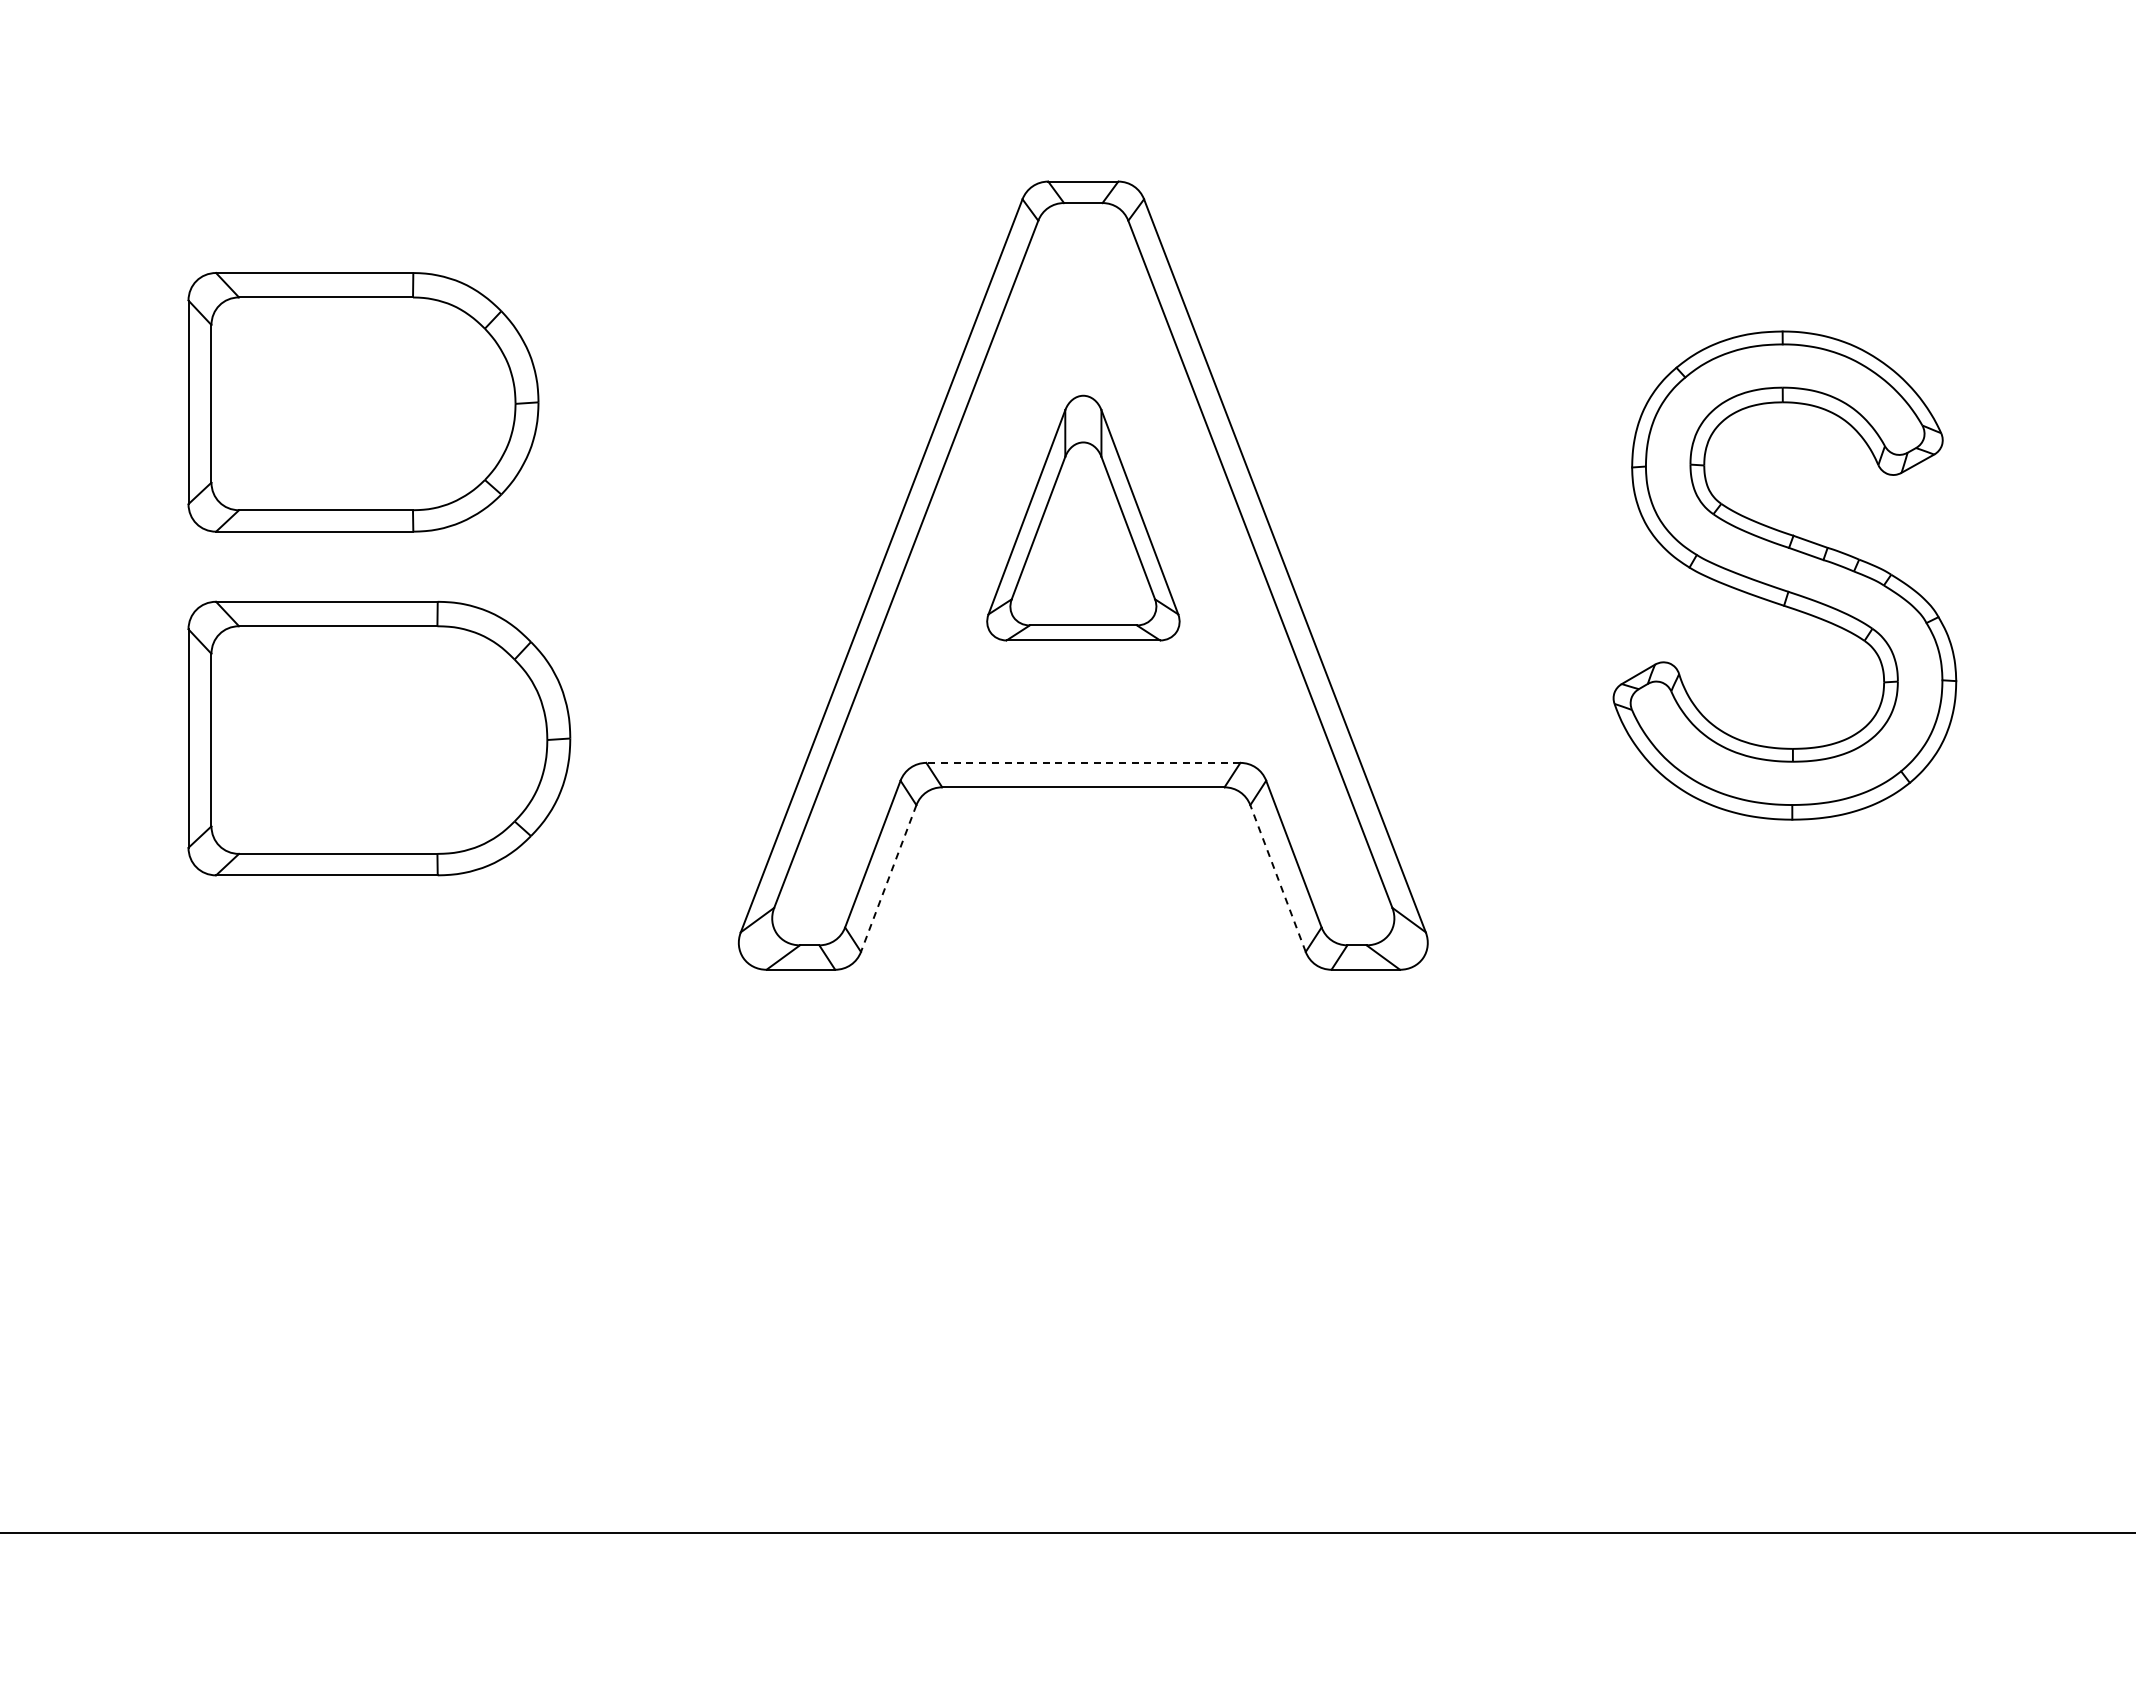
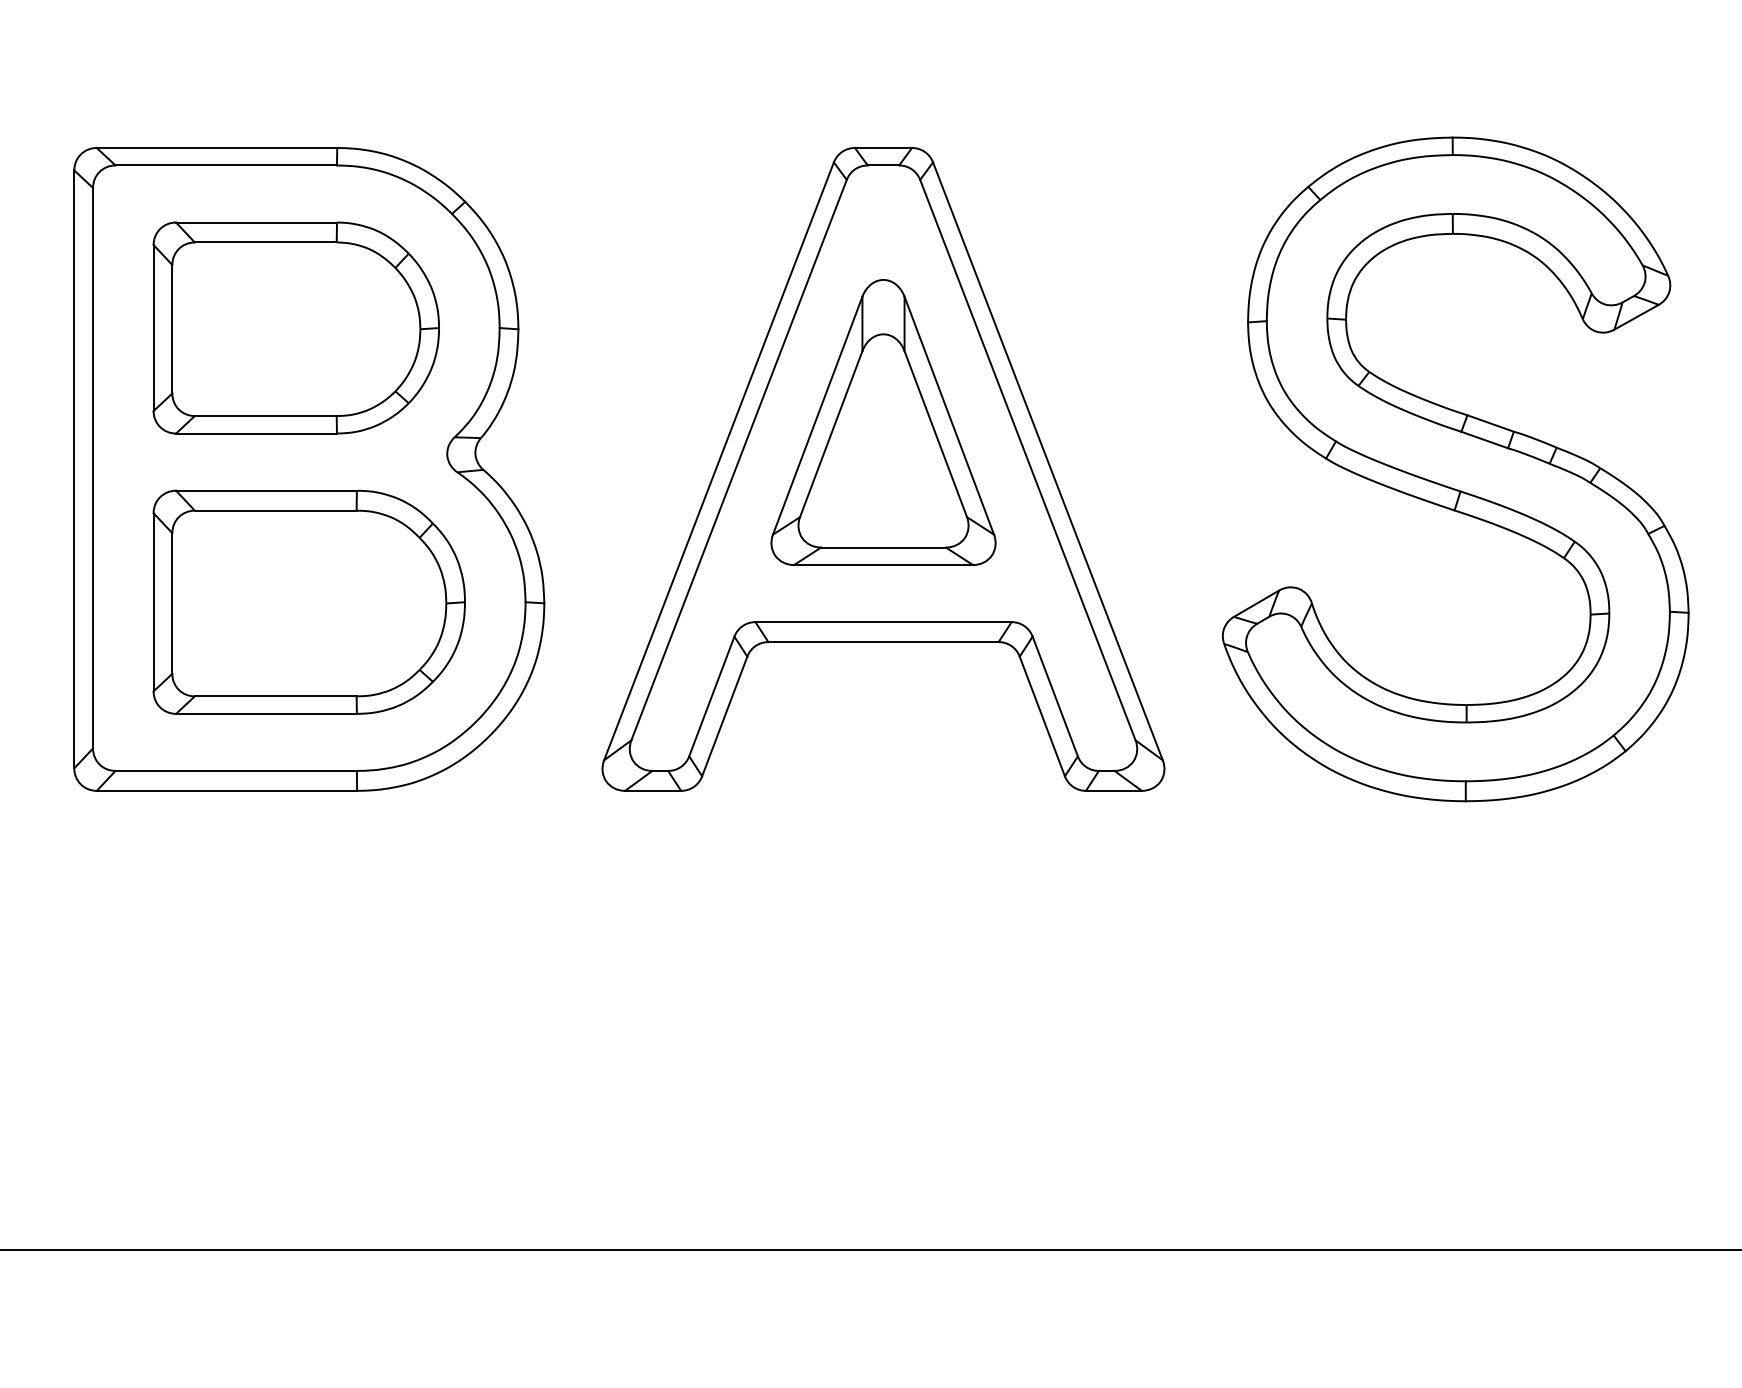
part: (1083, 517) -> (883, 421), size x1.43
part: (379, 575) -> (309, 469), added
part: (1784, 575) -> (1455, 469), size x1.67
line: (1082, 762) -> (882, 621), dashed -> solid
line: (1277, 878) -> (1041, 716), dashed -> solid
line: (888, 879) -> (724, 717), dashed -> solid

